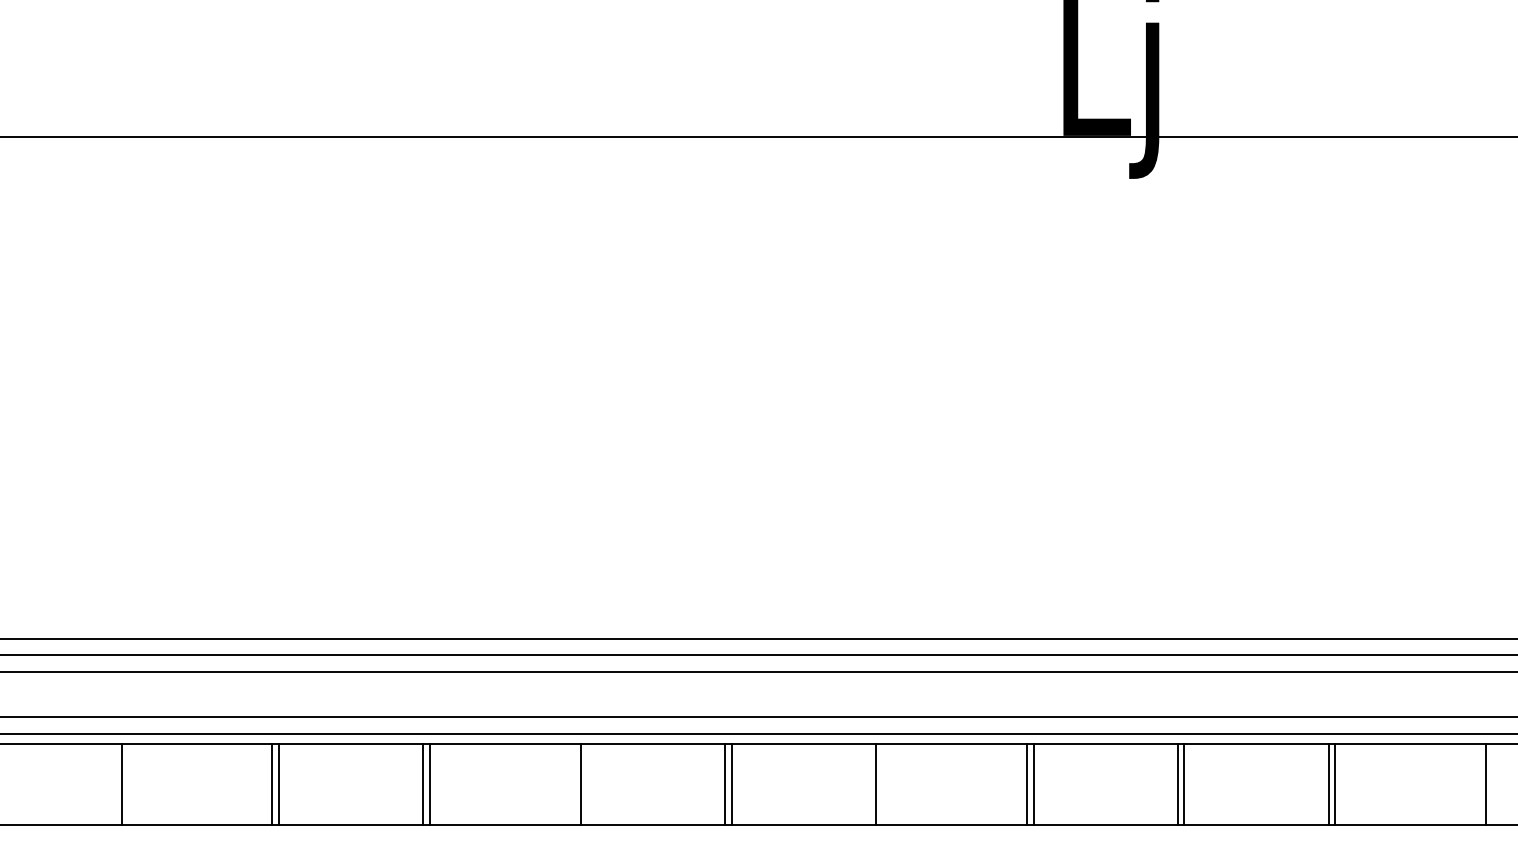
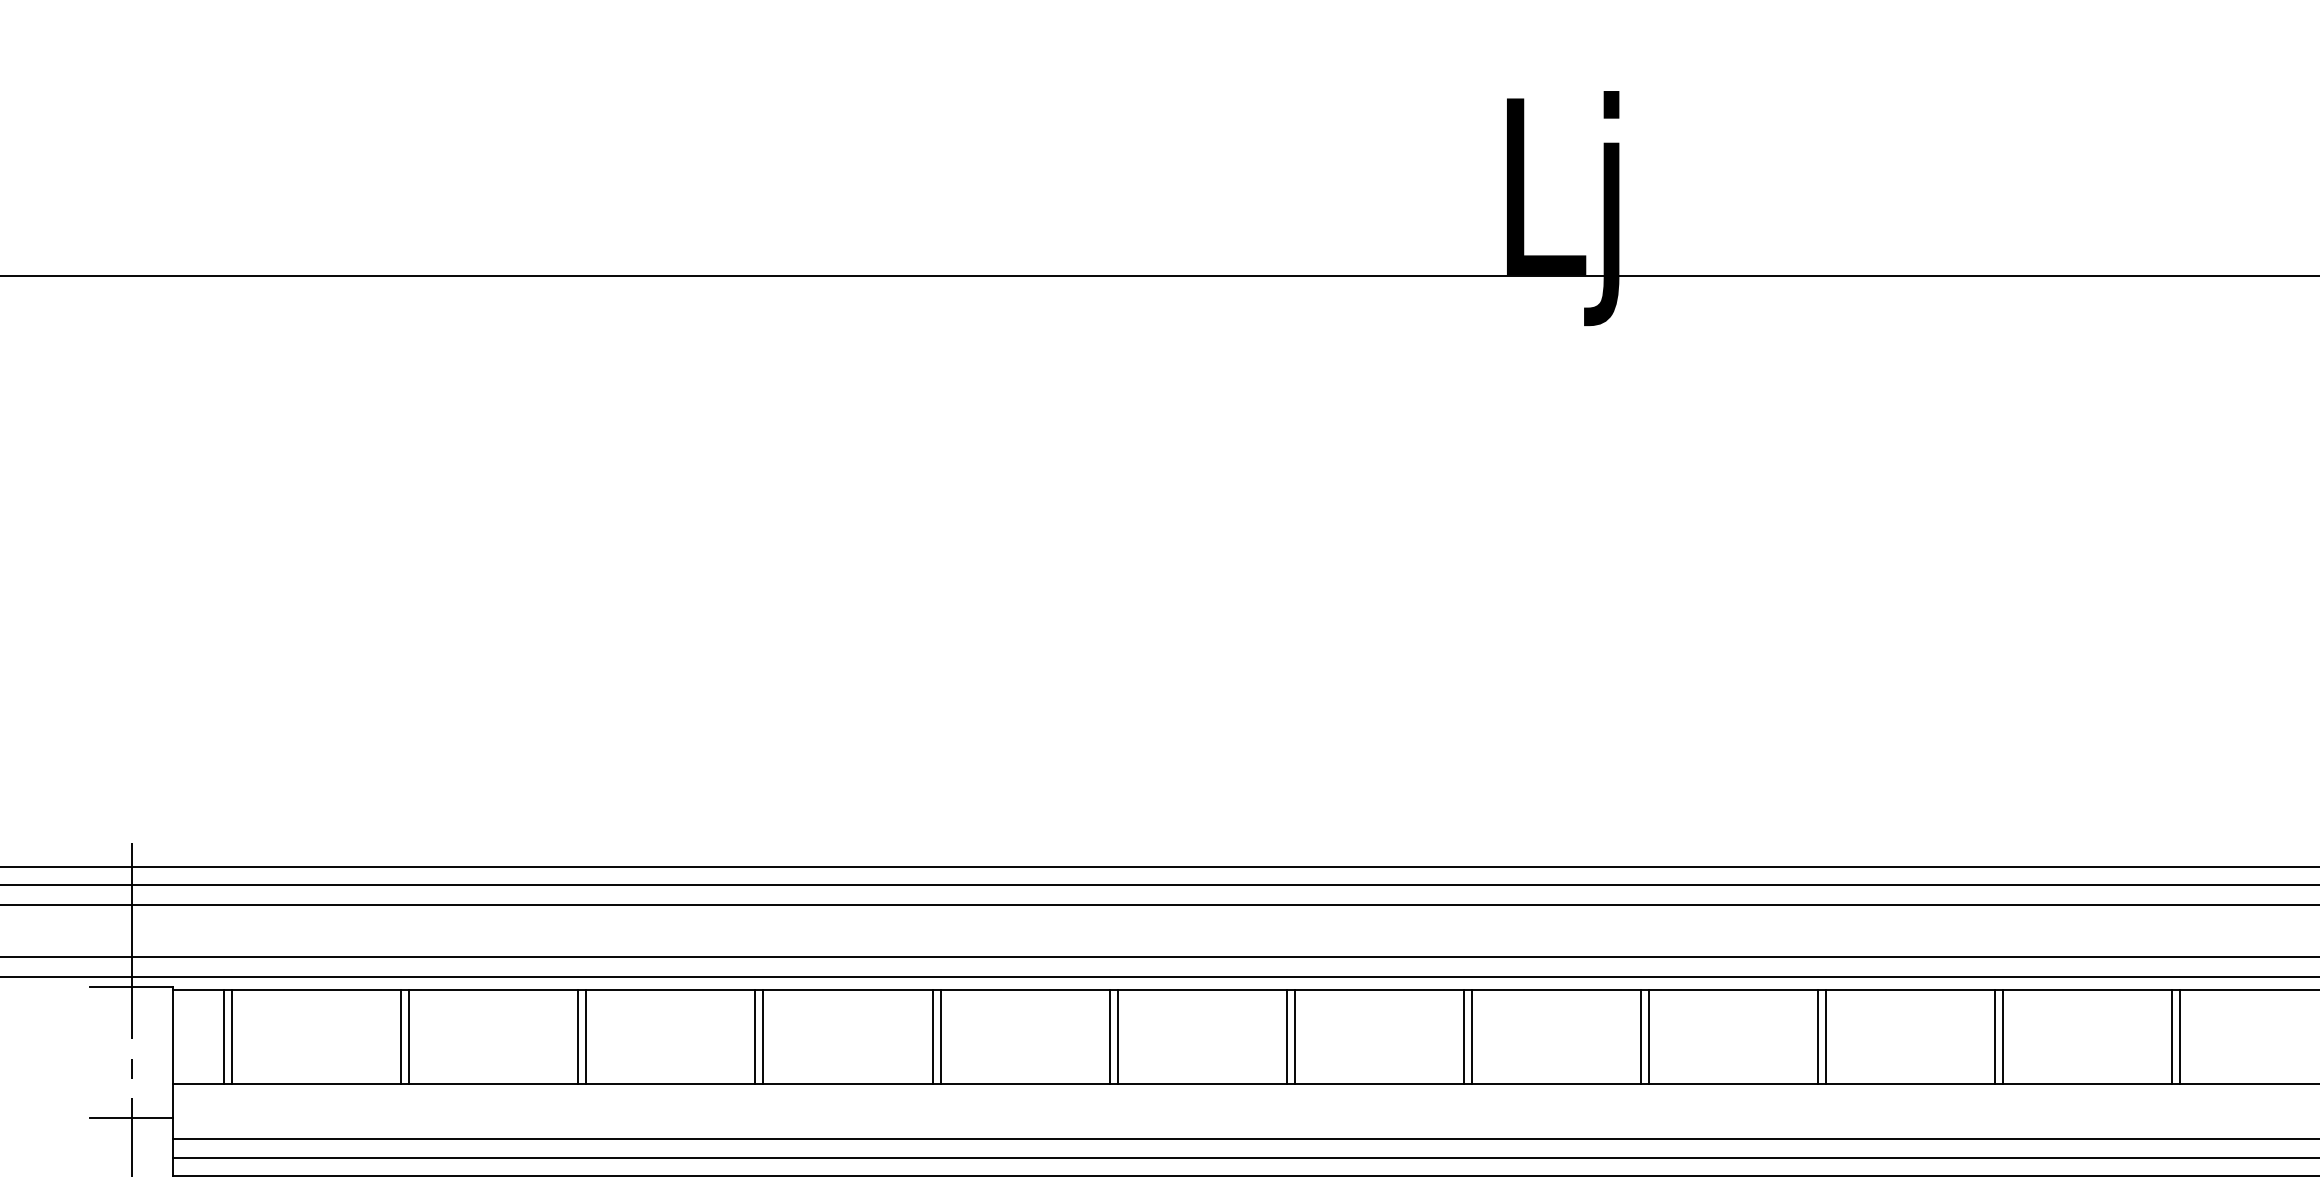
line: (128, 784) -> (409, 1036), added
line: (574, 784) -> (932, 1036), added
line: (882, 784) -> (1294, 1036), added
line: (1479, 784) -> (1995, 1036), added

